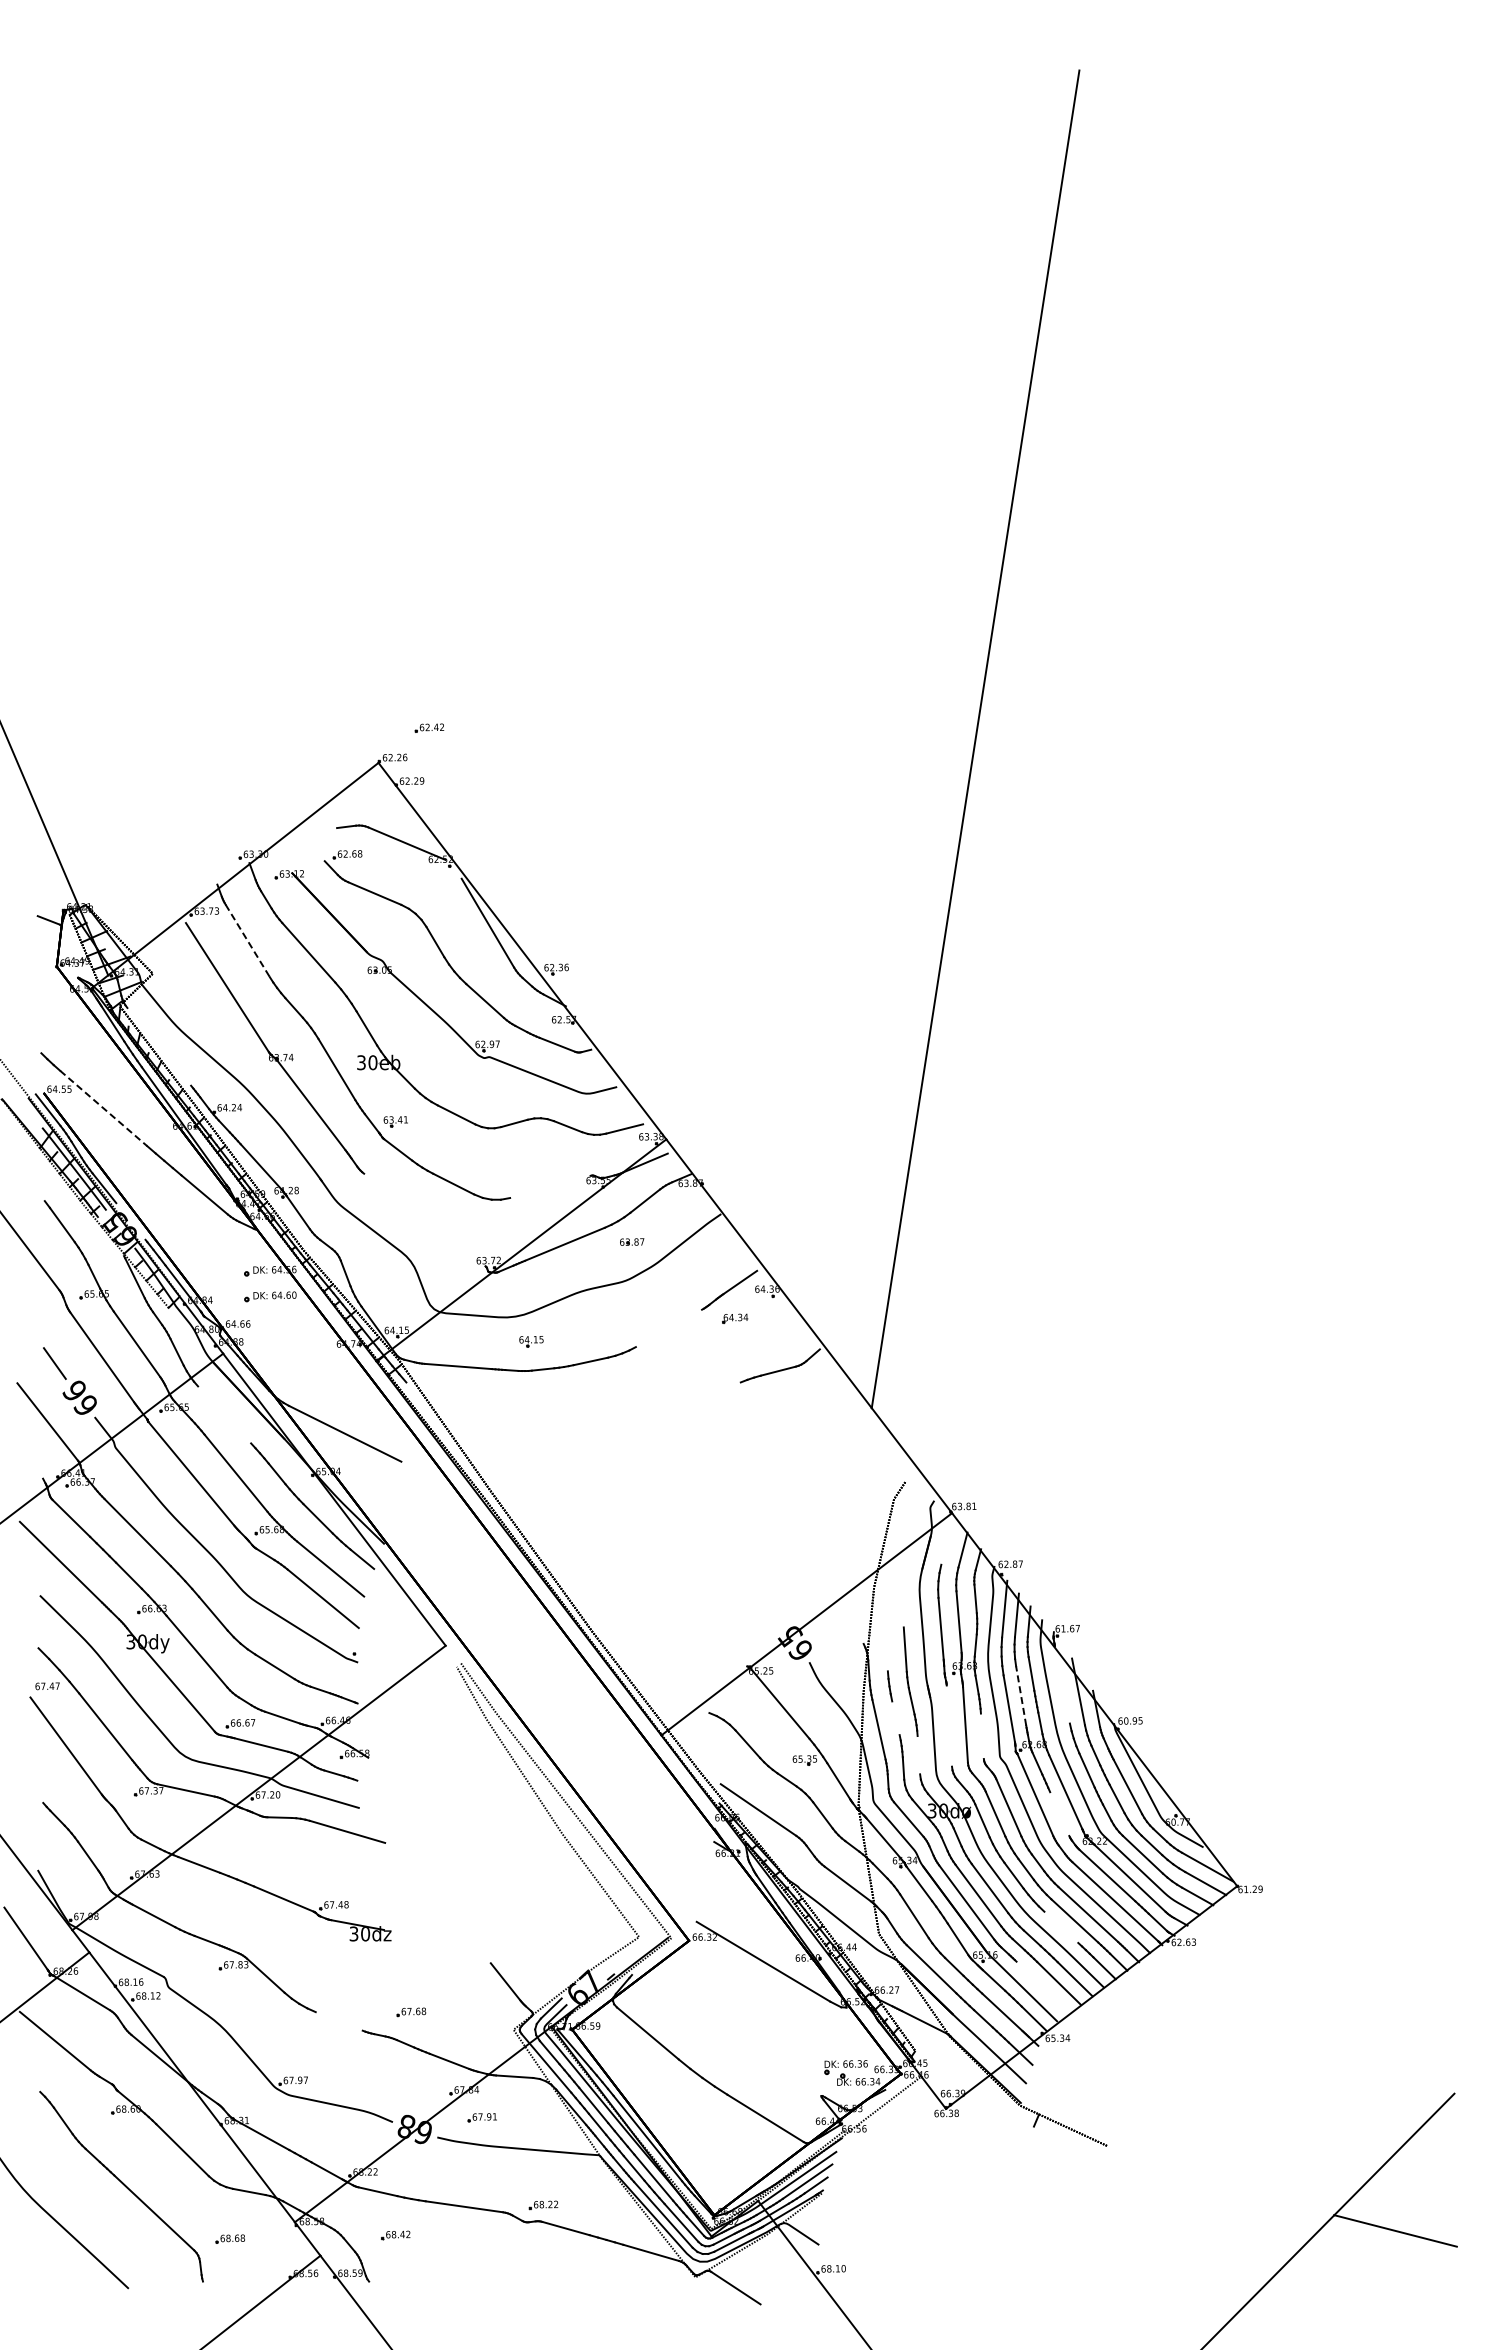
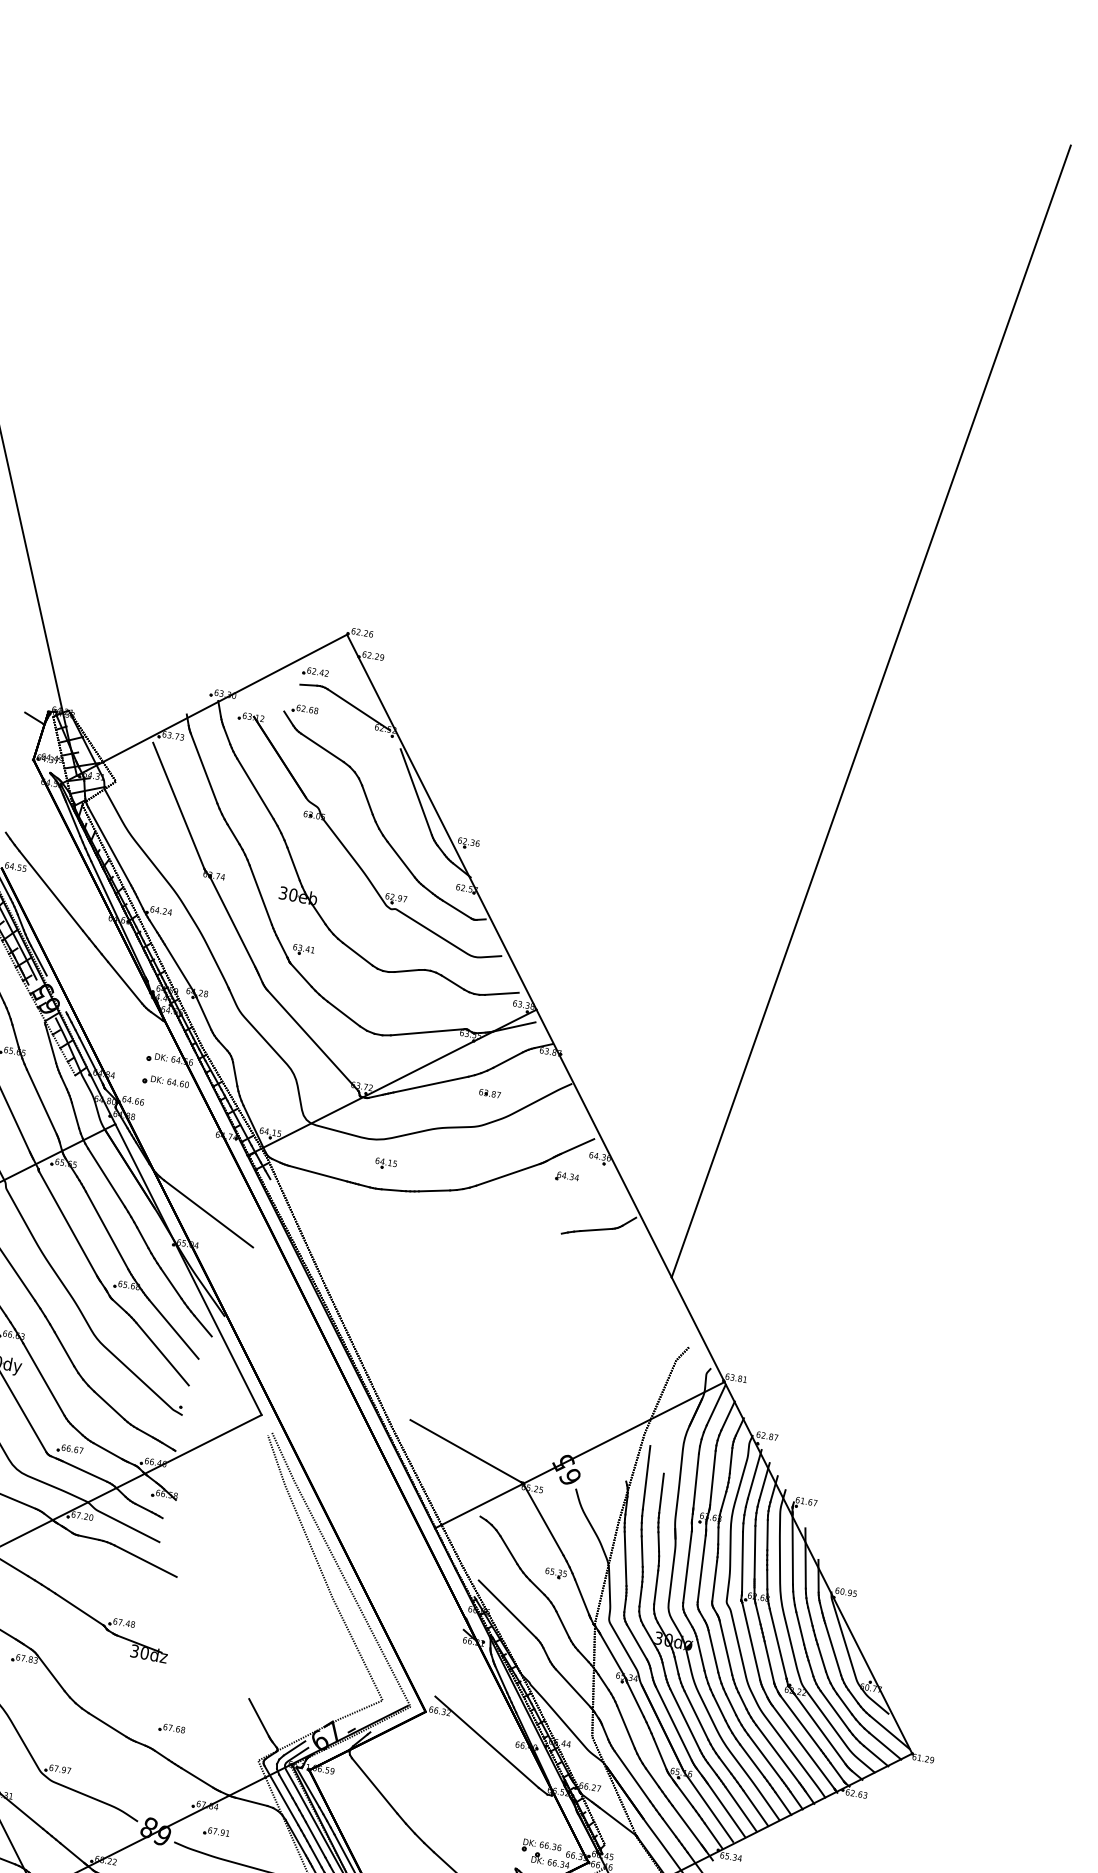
part: (429, 727) -> (315, 671), moved
line: (247, 941) -> (203, 768), dashed -> solid
line: (159, 1046) -> (109, 846), added
line: (103, 1108) -> (51, 891), dashed -> solid
line: (550, 1186) -> (427, 1031), added
line: (424, 1219) -> (312, 1040), added
line: (668, 1328) -> (507, 1174), added
line: (224, 1414) -> (106, 1177), added
line: (947, 1539) -> (716, 1404), added
line: (885, 1635) -> (646, 1477), added
line: (679, 1643) -> (465, 1451), added
line: (1062, 1684) -> (792, 1549), added
line: (1021, 1695) -> (755, 1552), dashed -> solid
line: (895, 1718) -> (641, 1551), added
line: (949, 1725) -> (687, 1566), added
line: (981, 1736) -> (713, 1581), added
line: (918, 1755) -> (655, 1587), added
line: (1059, 1813) -> (769, 1661), added
line: (1061, 1926) -> (752, 1760), added
line: (1042, 1987) -> (726, 1810), added
line: (338, 2021) -> (106, 1724), added

